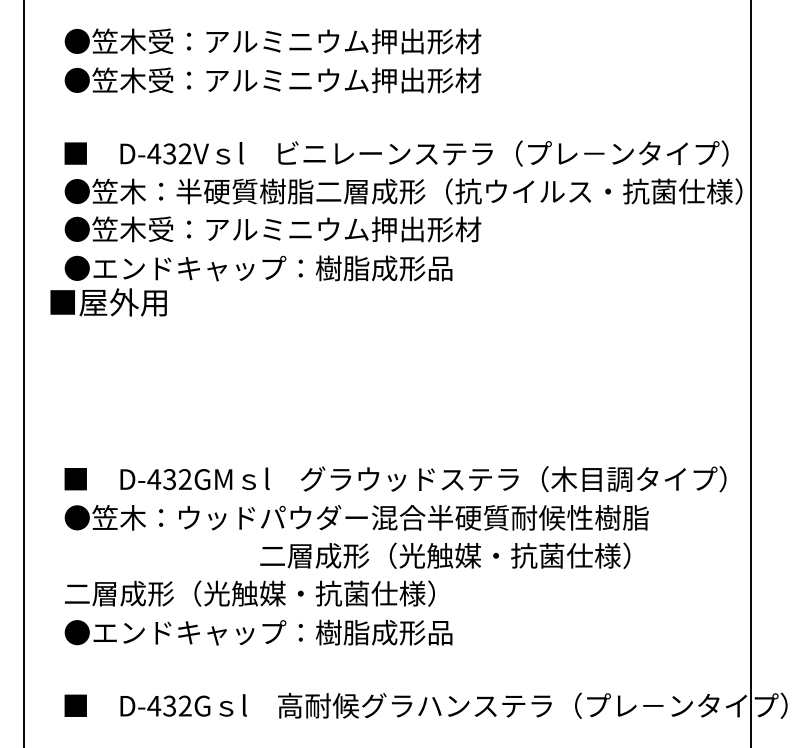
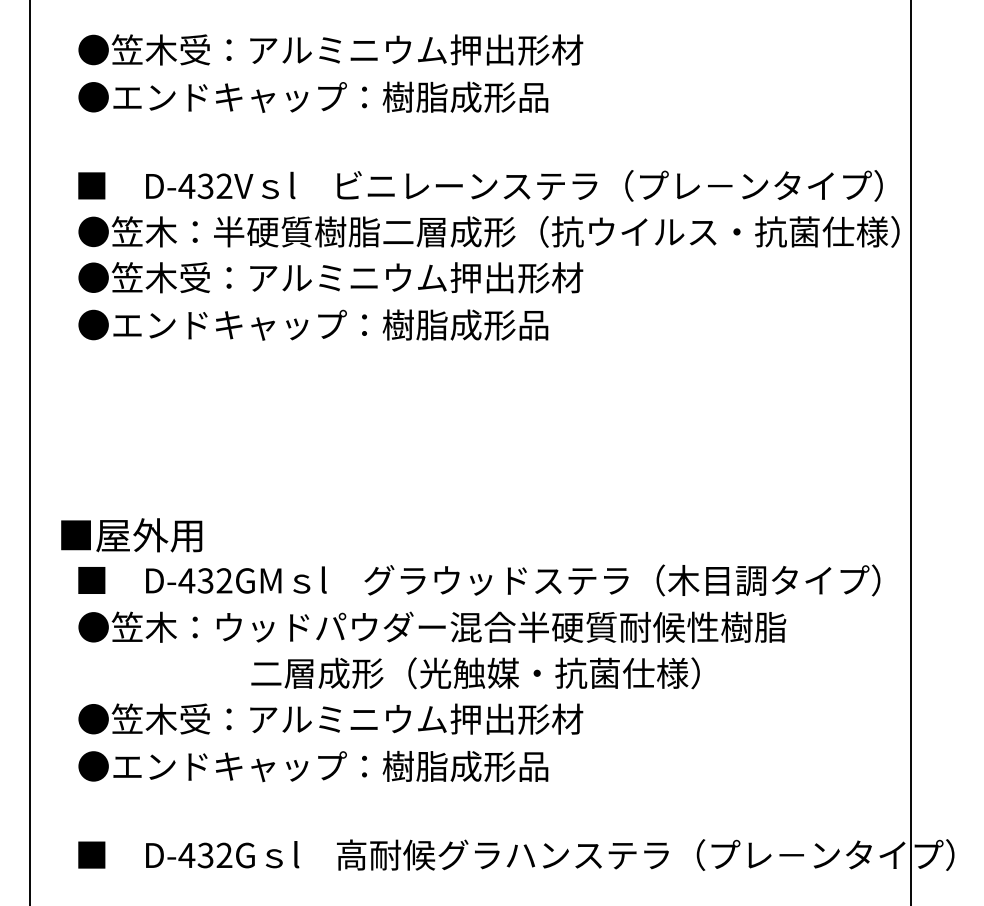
text: (286, 79) -> (347, 96), ●笠木受：アルミニウム押出形材 -> ●エンドキャップ：樹脂成形品
text: (108, 302) -> (131, 535), moved
text: (445, 555) -> (475, 673), moved
text: (272, 593) -> (330, 719), 二層成形（光触媒・抗菌仕様） -> ●笠木受：アルミニウム押出形材

